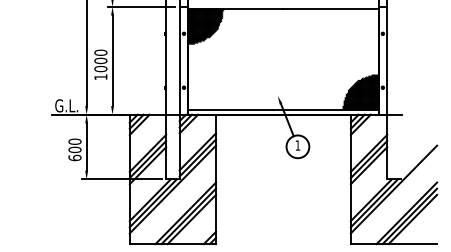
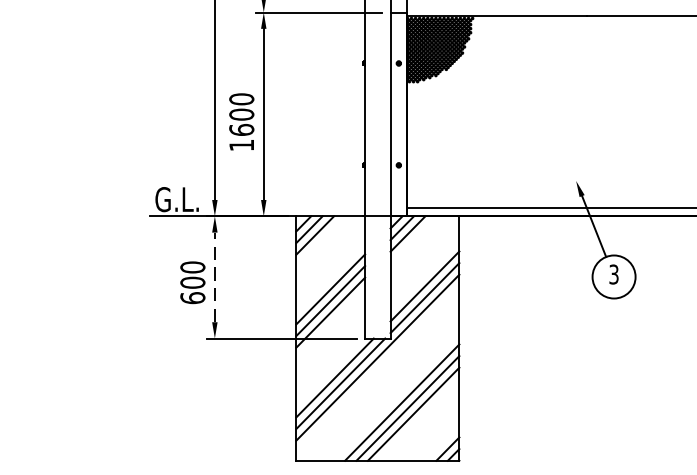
text: (100, 68) -> (241, 128), 1000 -> 1600
text: (297, 145) -> (613, 274), 1 -> 3
line: (86, 147) -> (214, 278), solid -> dashed

